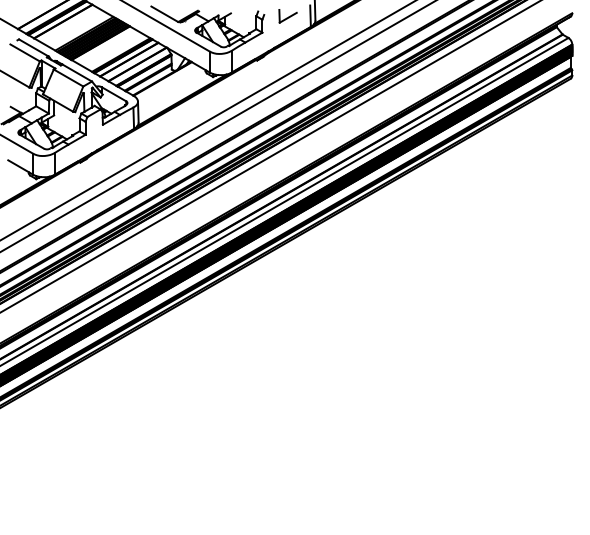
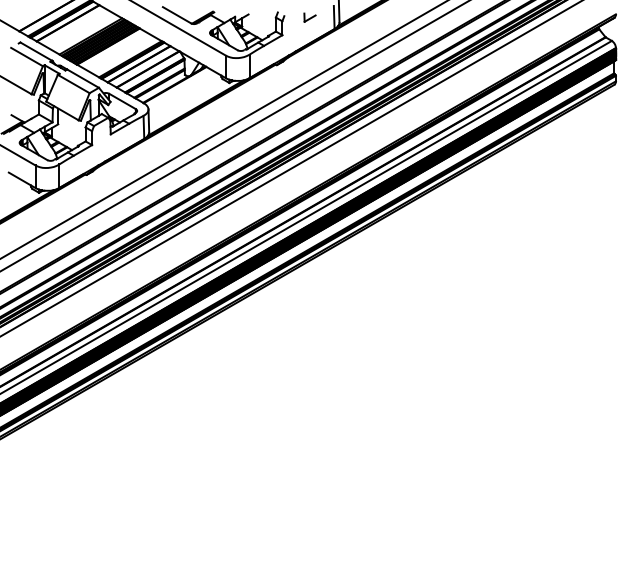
part: (287, 16) -> (309, 17), size x0.6

